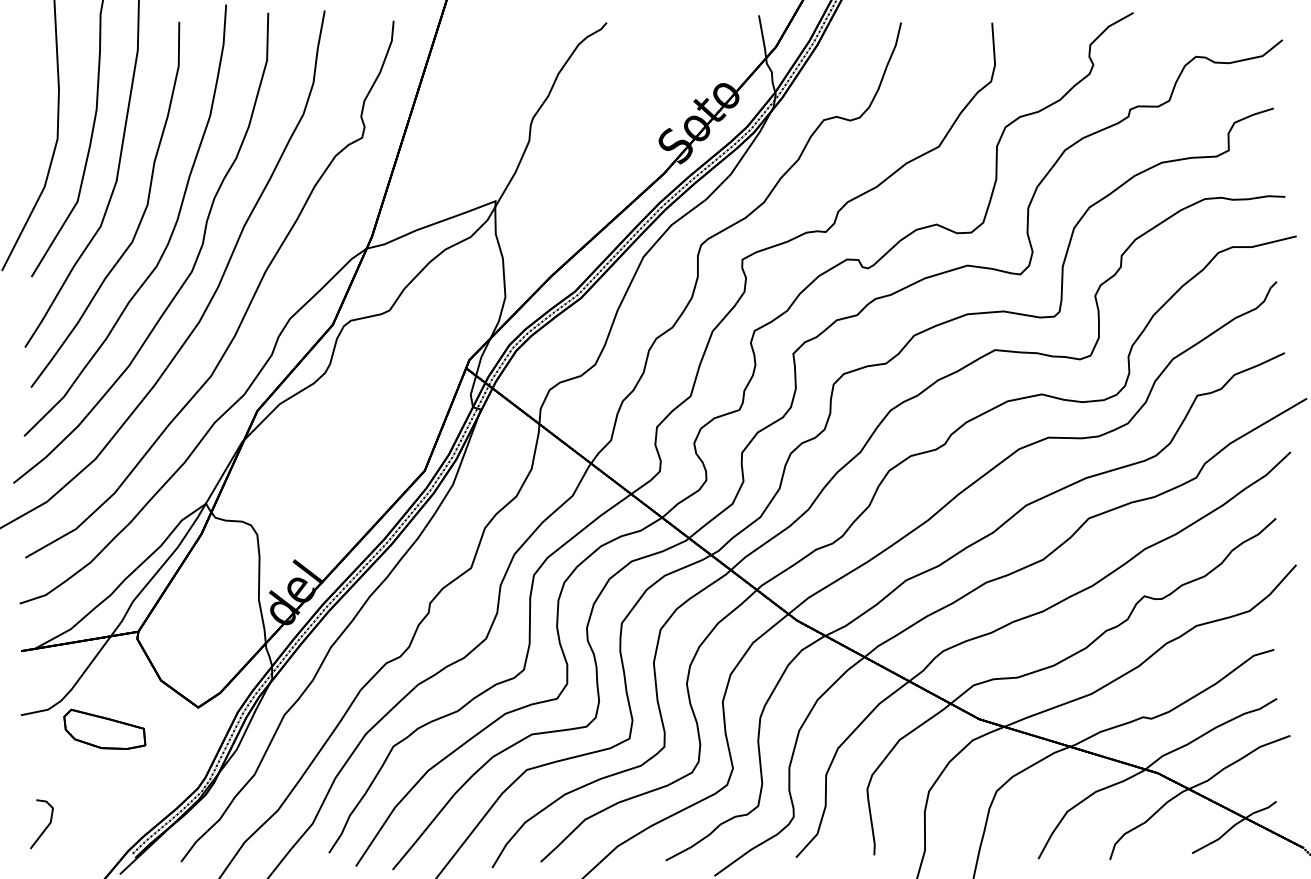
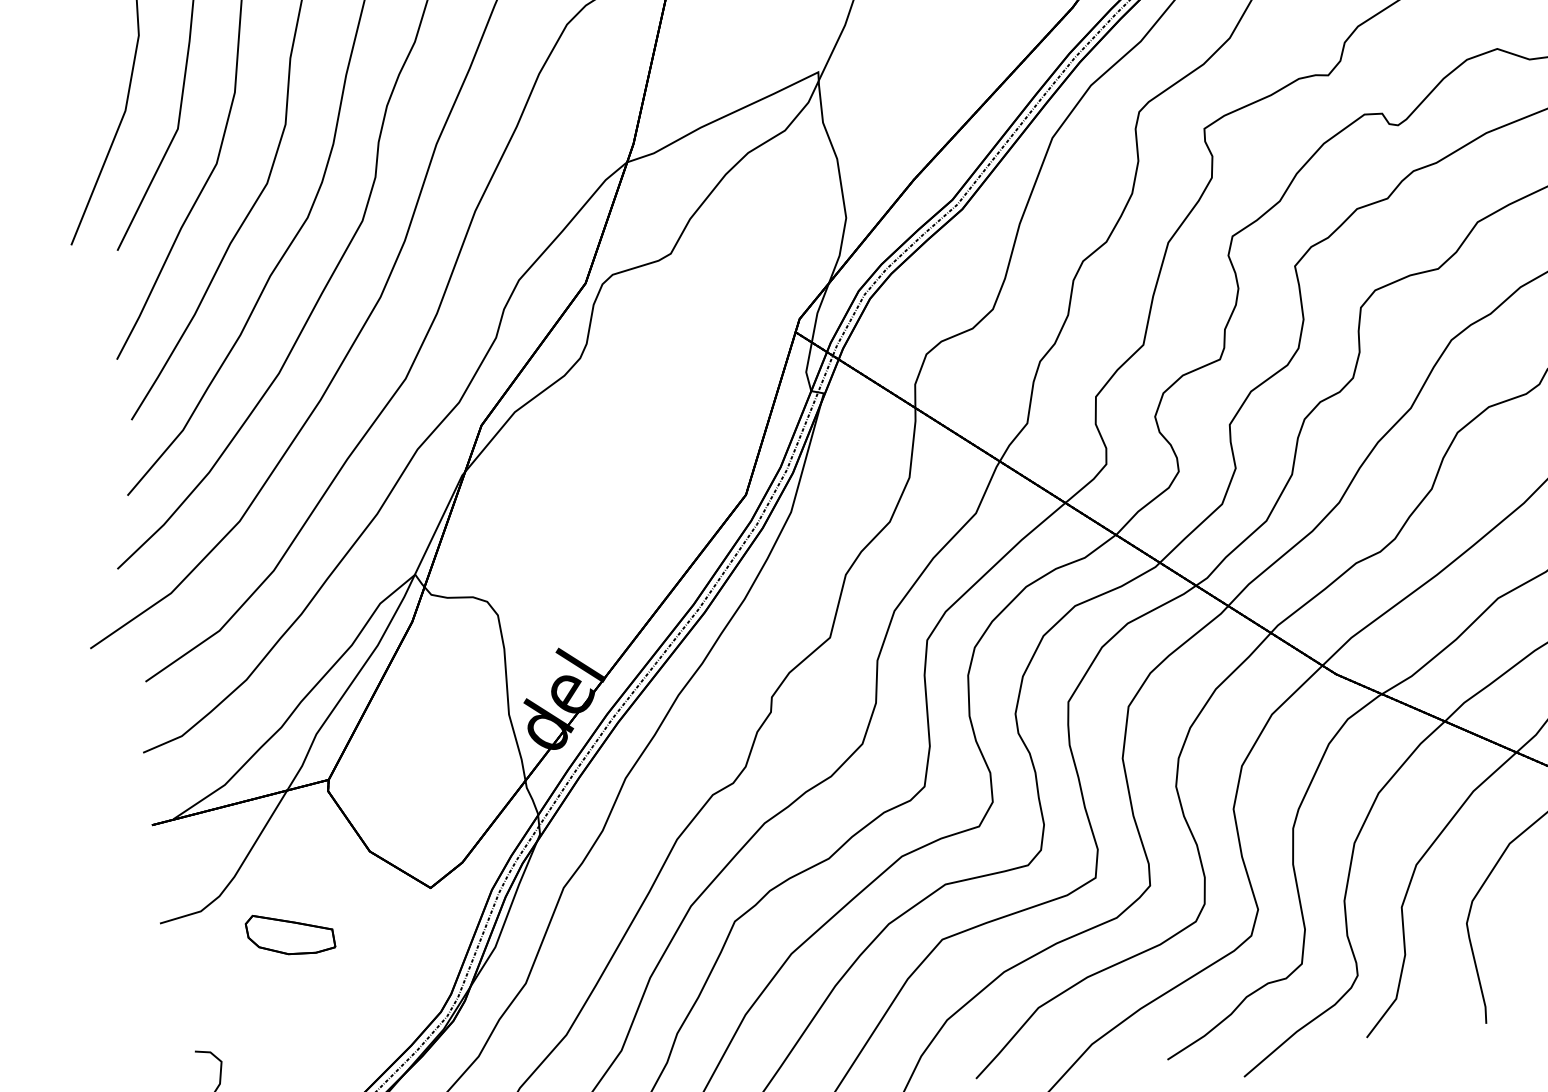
part: (104, 728) -> (289, 932), size x0.7

